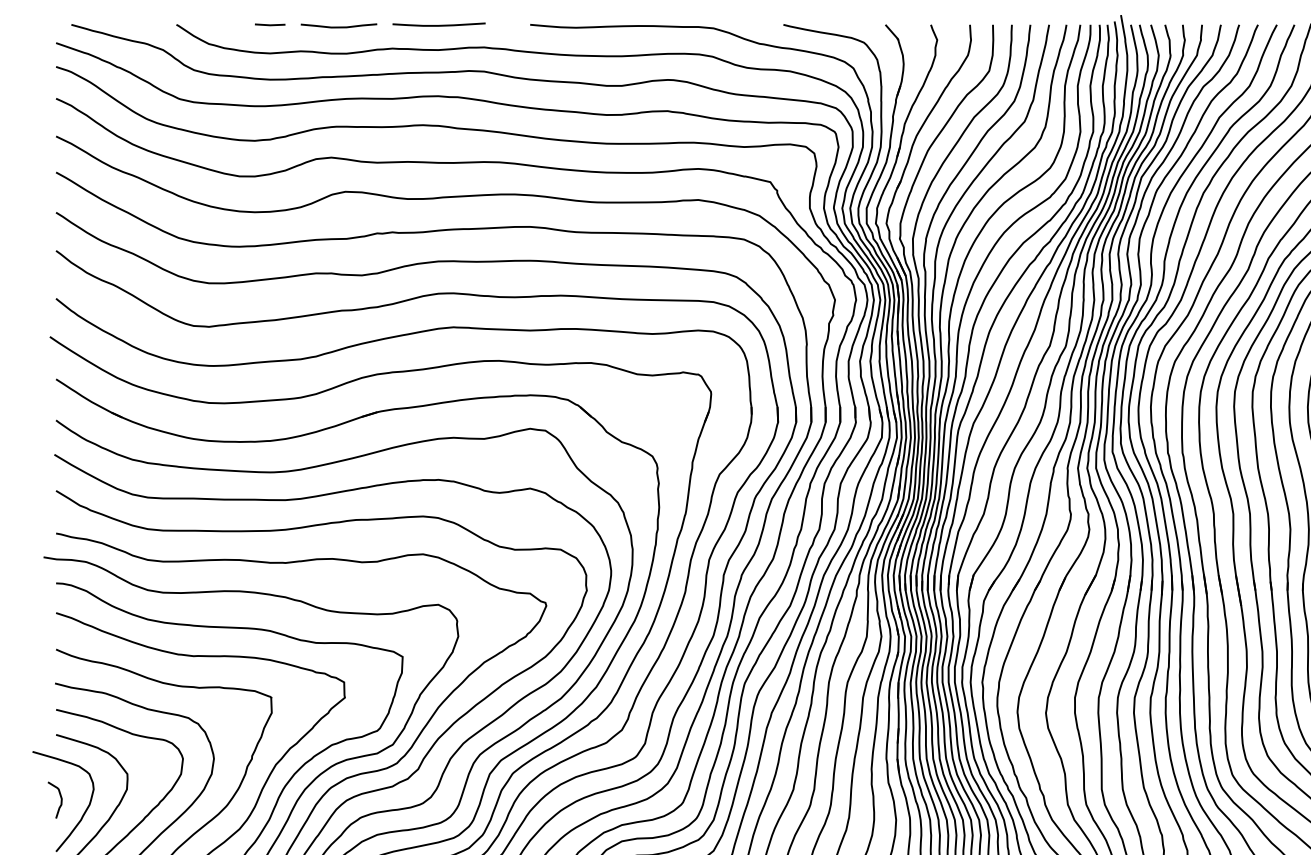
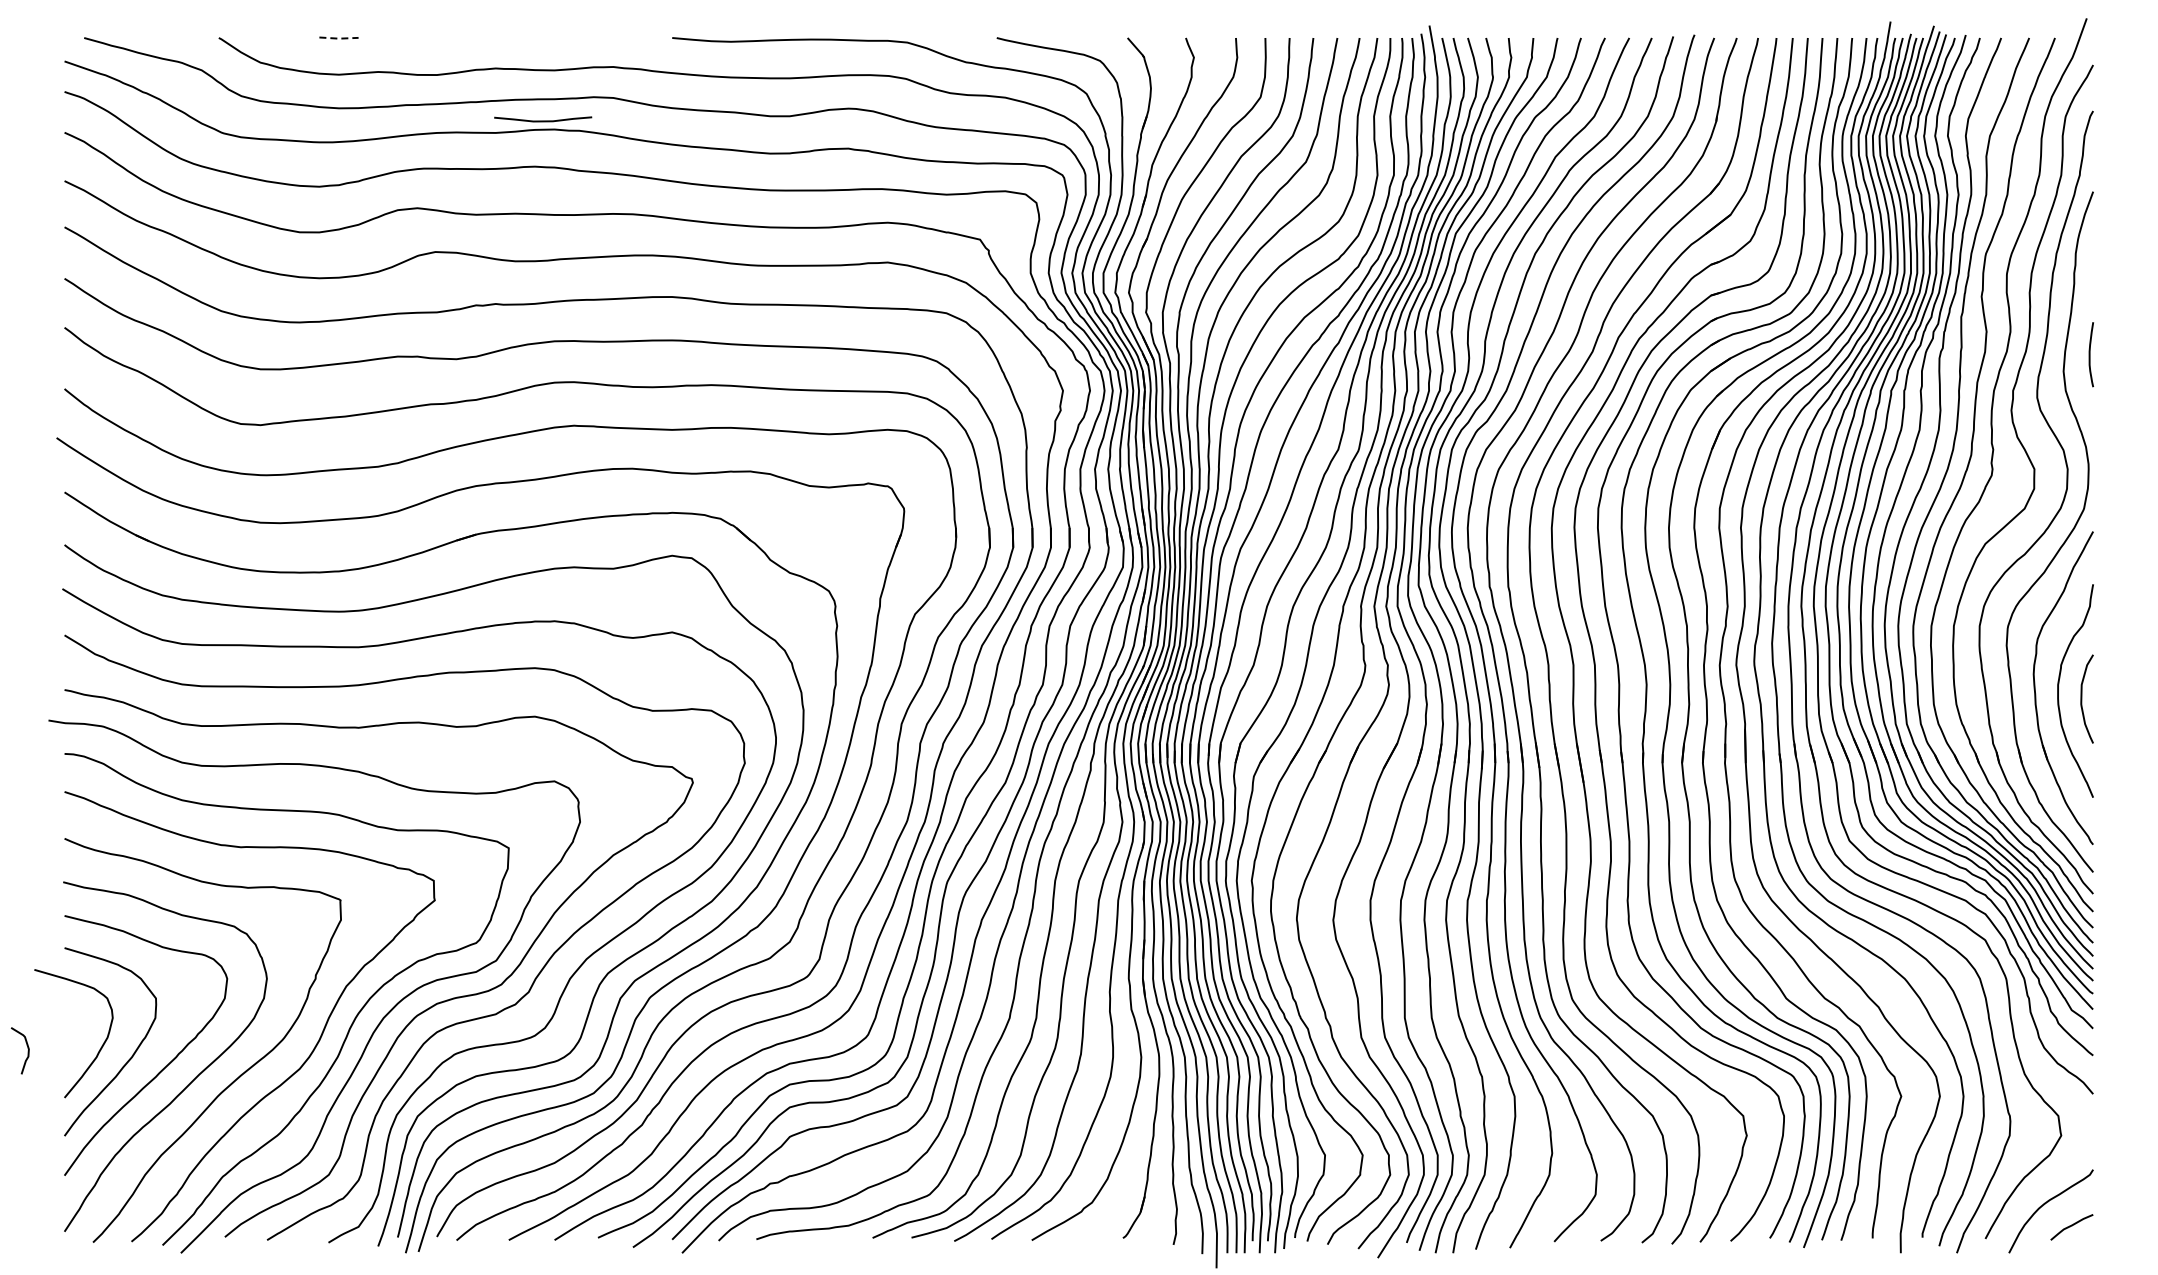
line: (269, 25) -> (338, 38), solid -> dashed
curve: (439, 25) -> (555, 38), removed
curve: (339, 26) -> (543, 120), moved
curve: (60, 800) -> (27, 1051), moved

